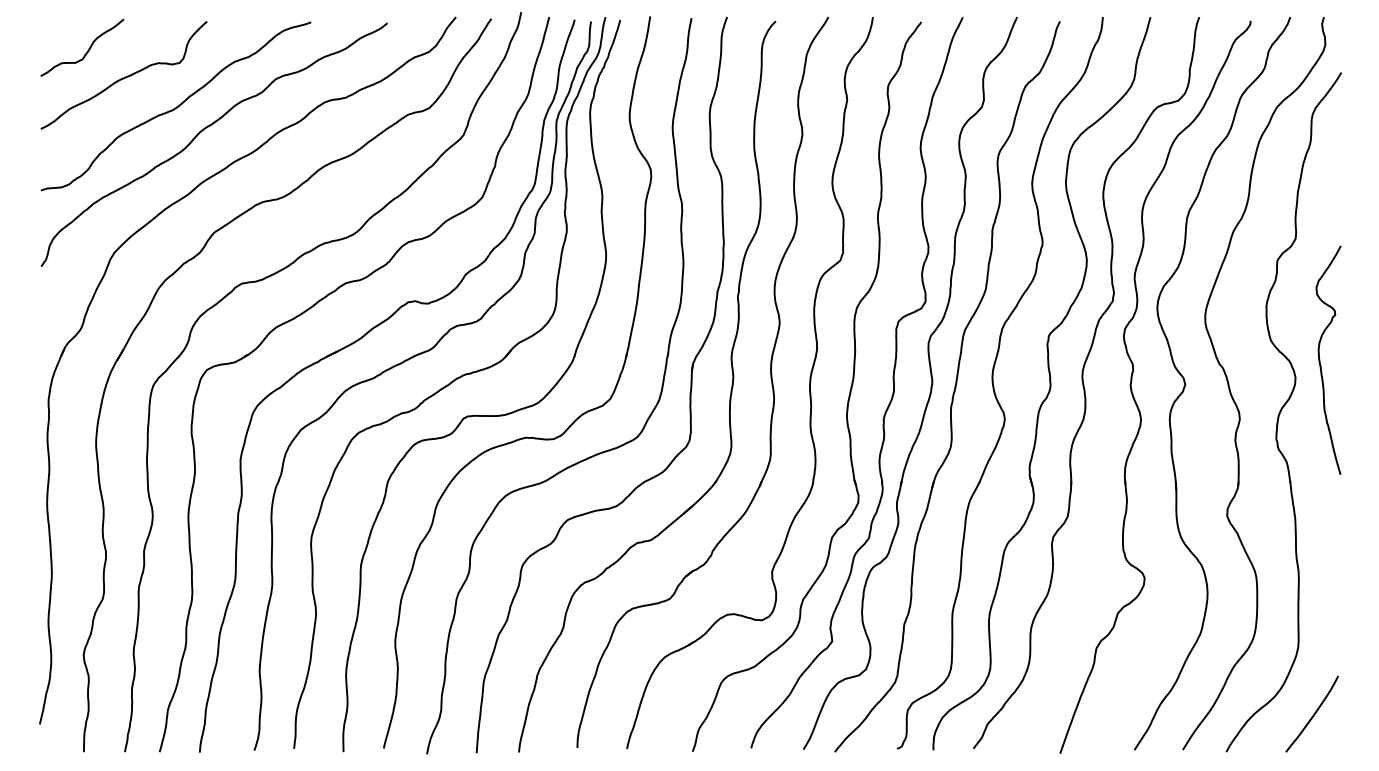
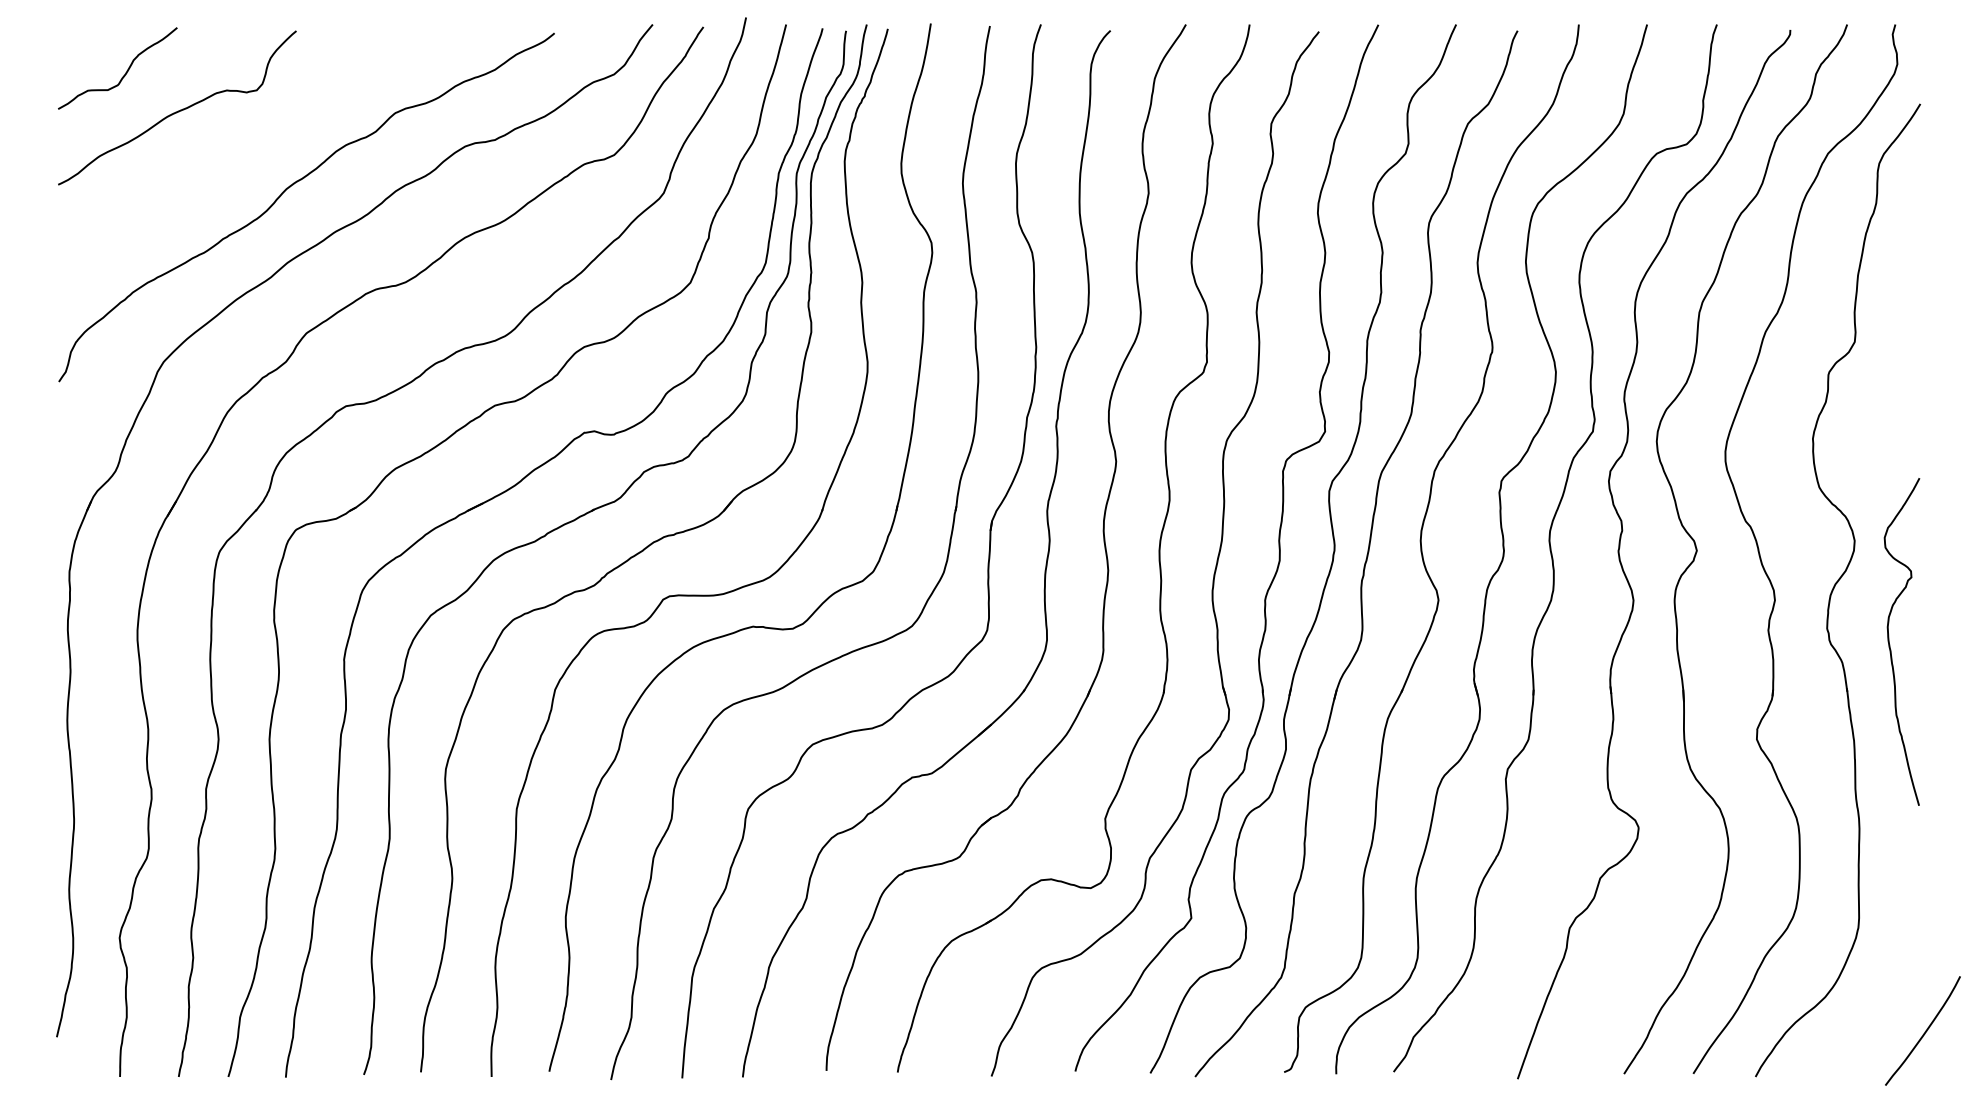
curve: (176, 106) -> (252, 152), removed
curve: (1320, 359) -> (1890, 640), moved
curve: (1313, 713) -> (1924, 1030), moved

